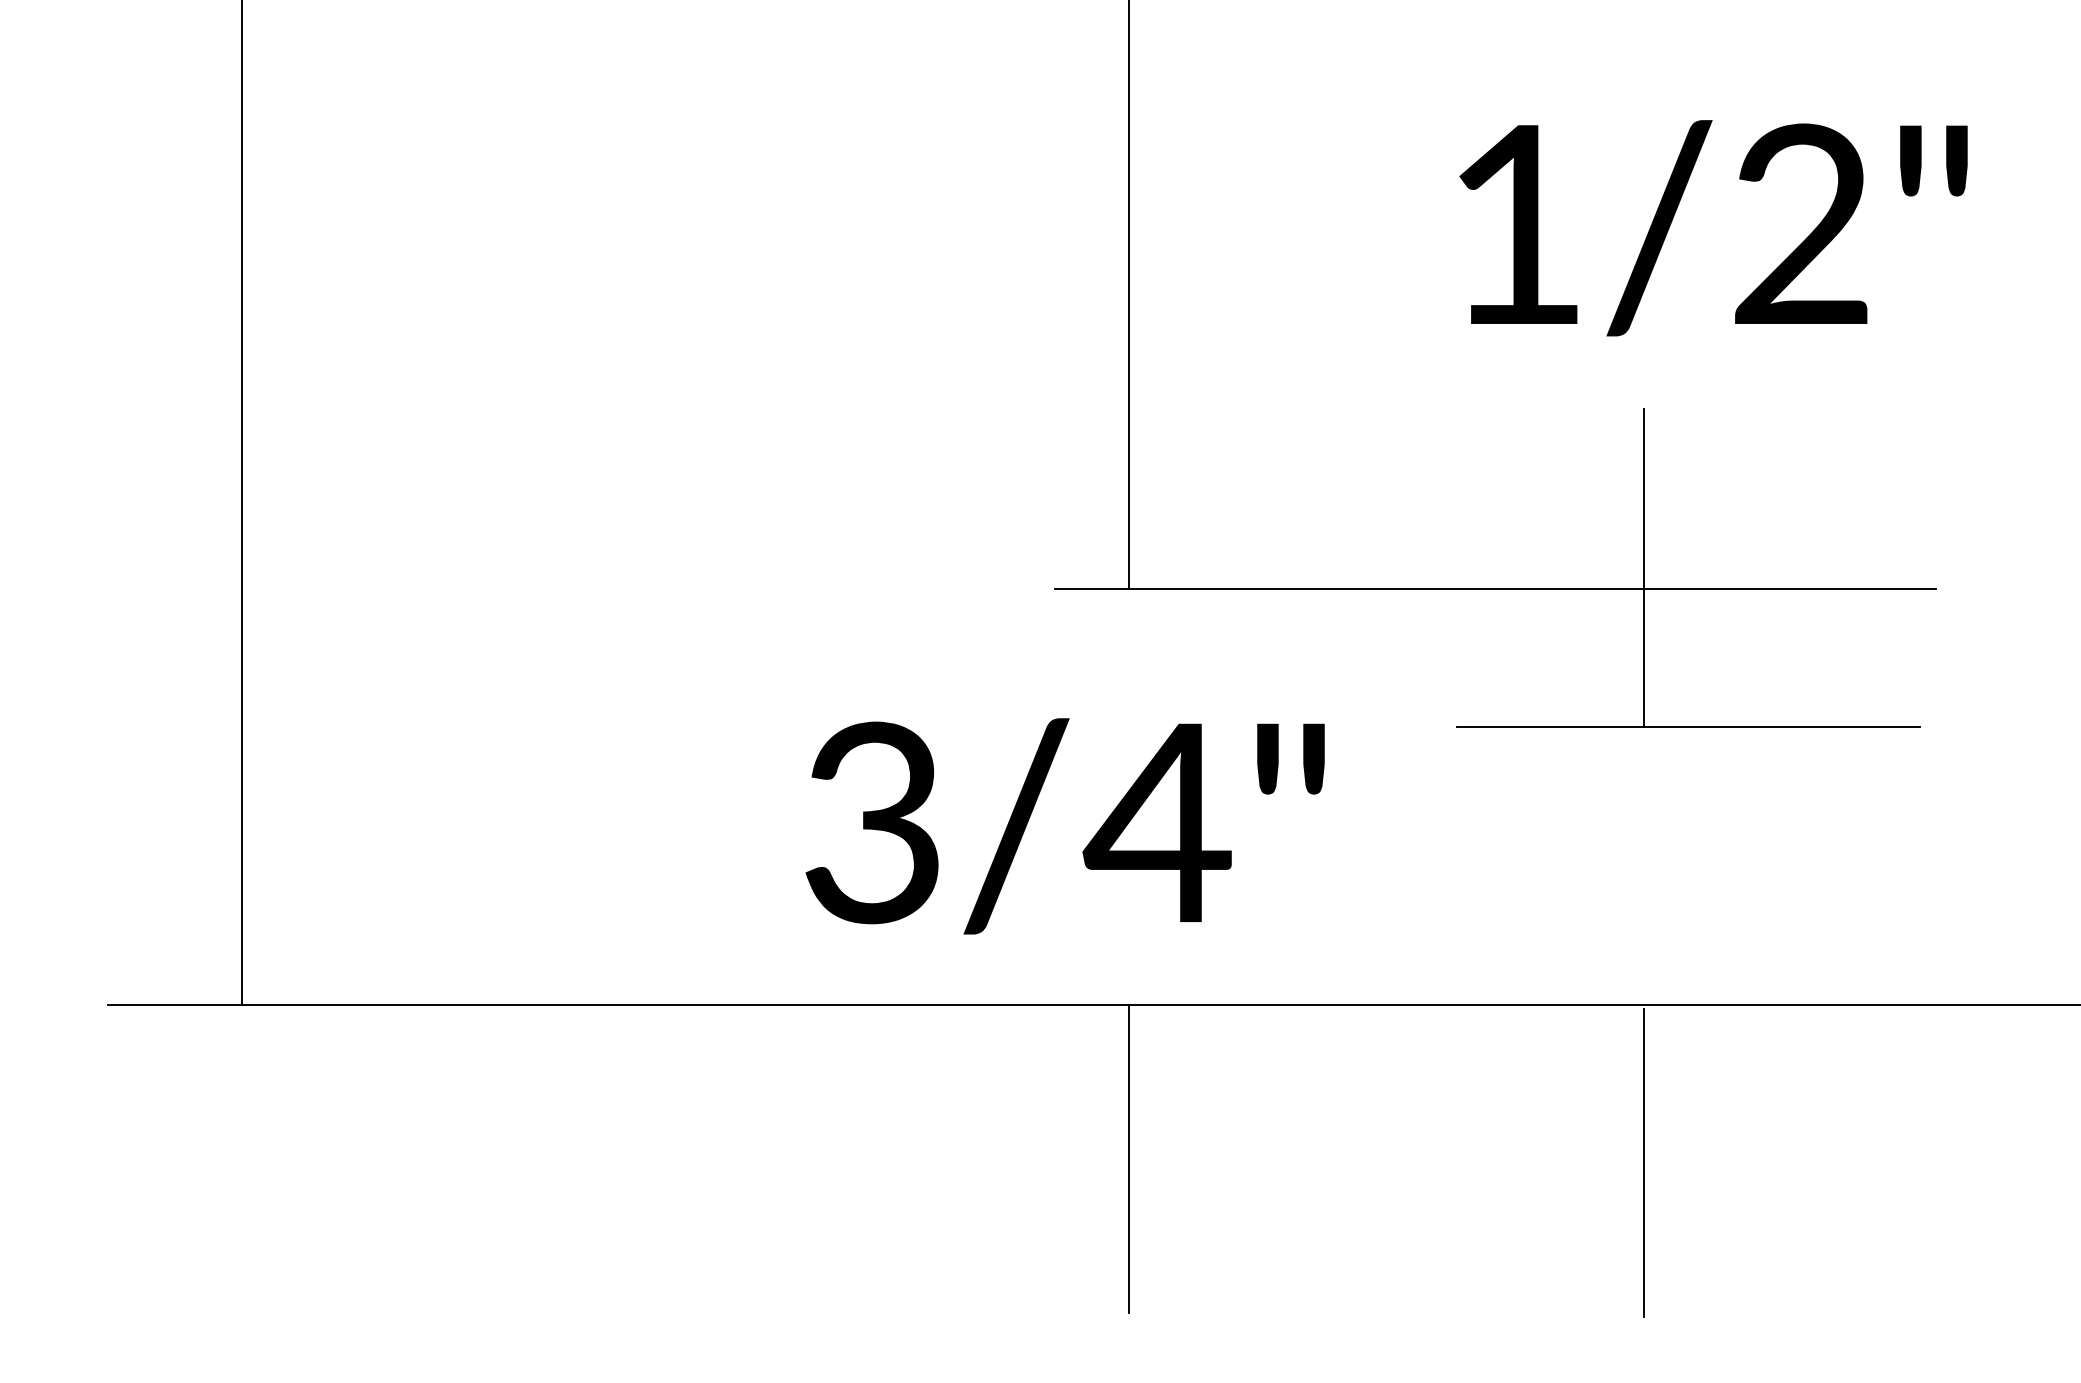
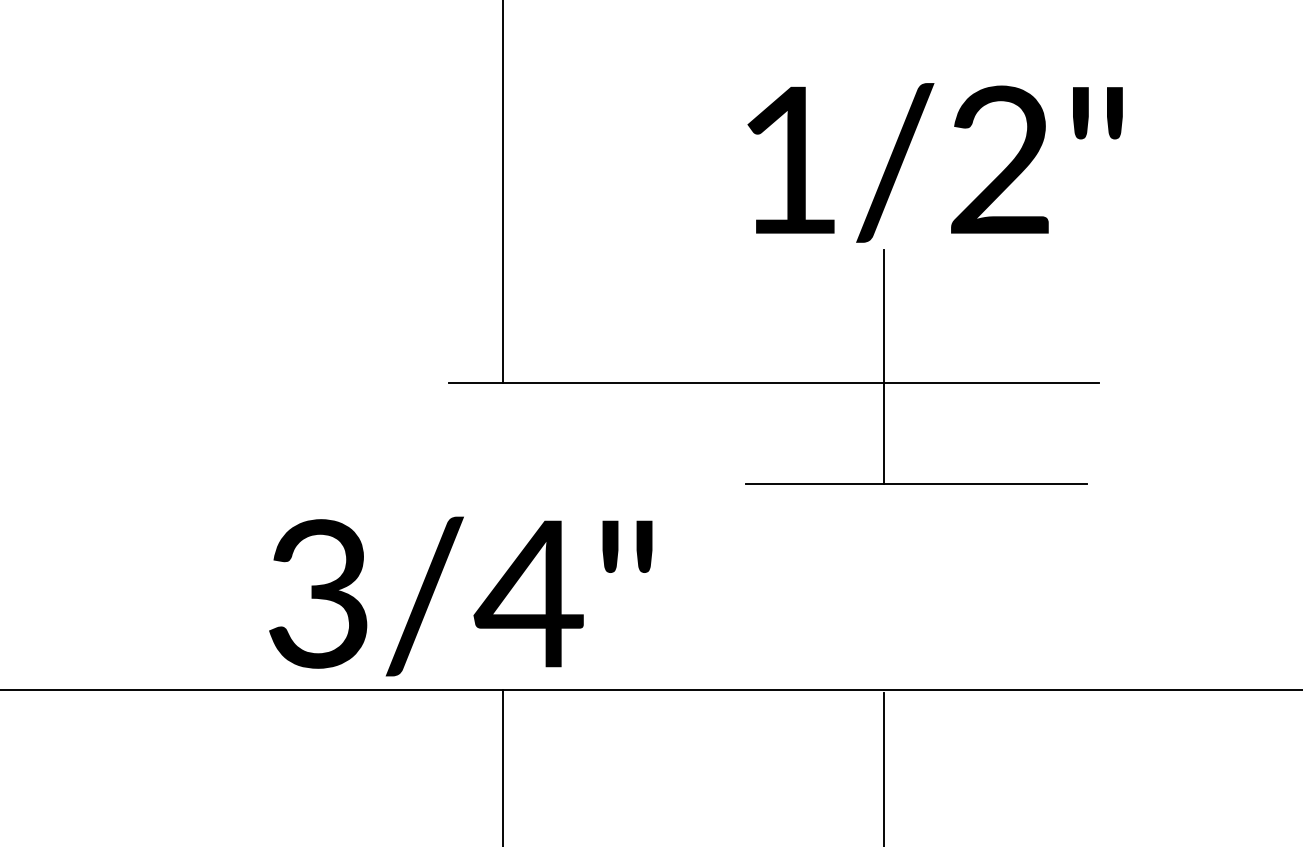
text: (1713, 228) -> (935, 163), moved
text: (1064, 826) -> (460, 596), moved

